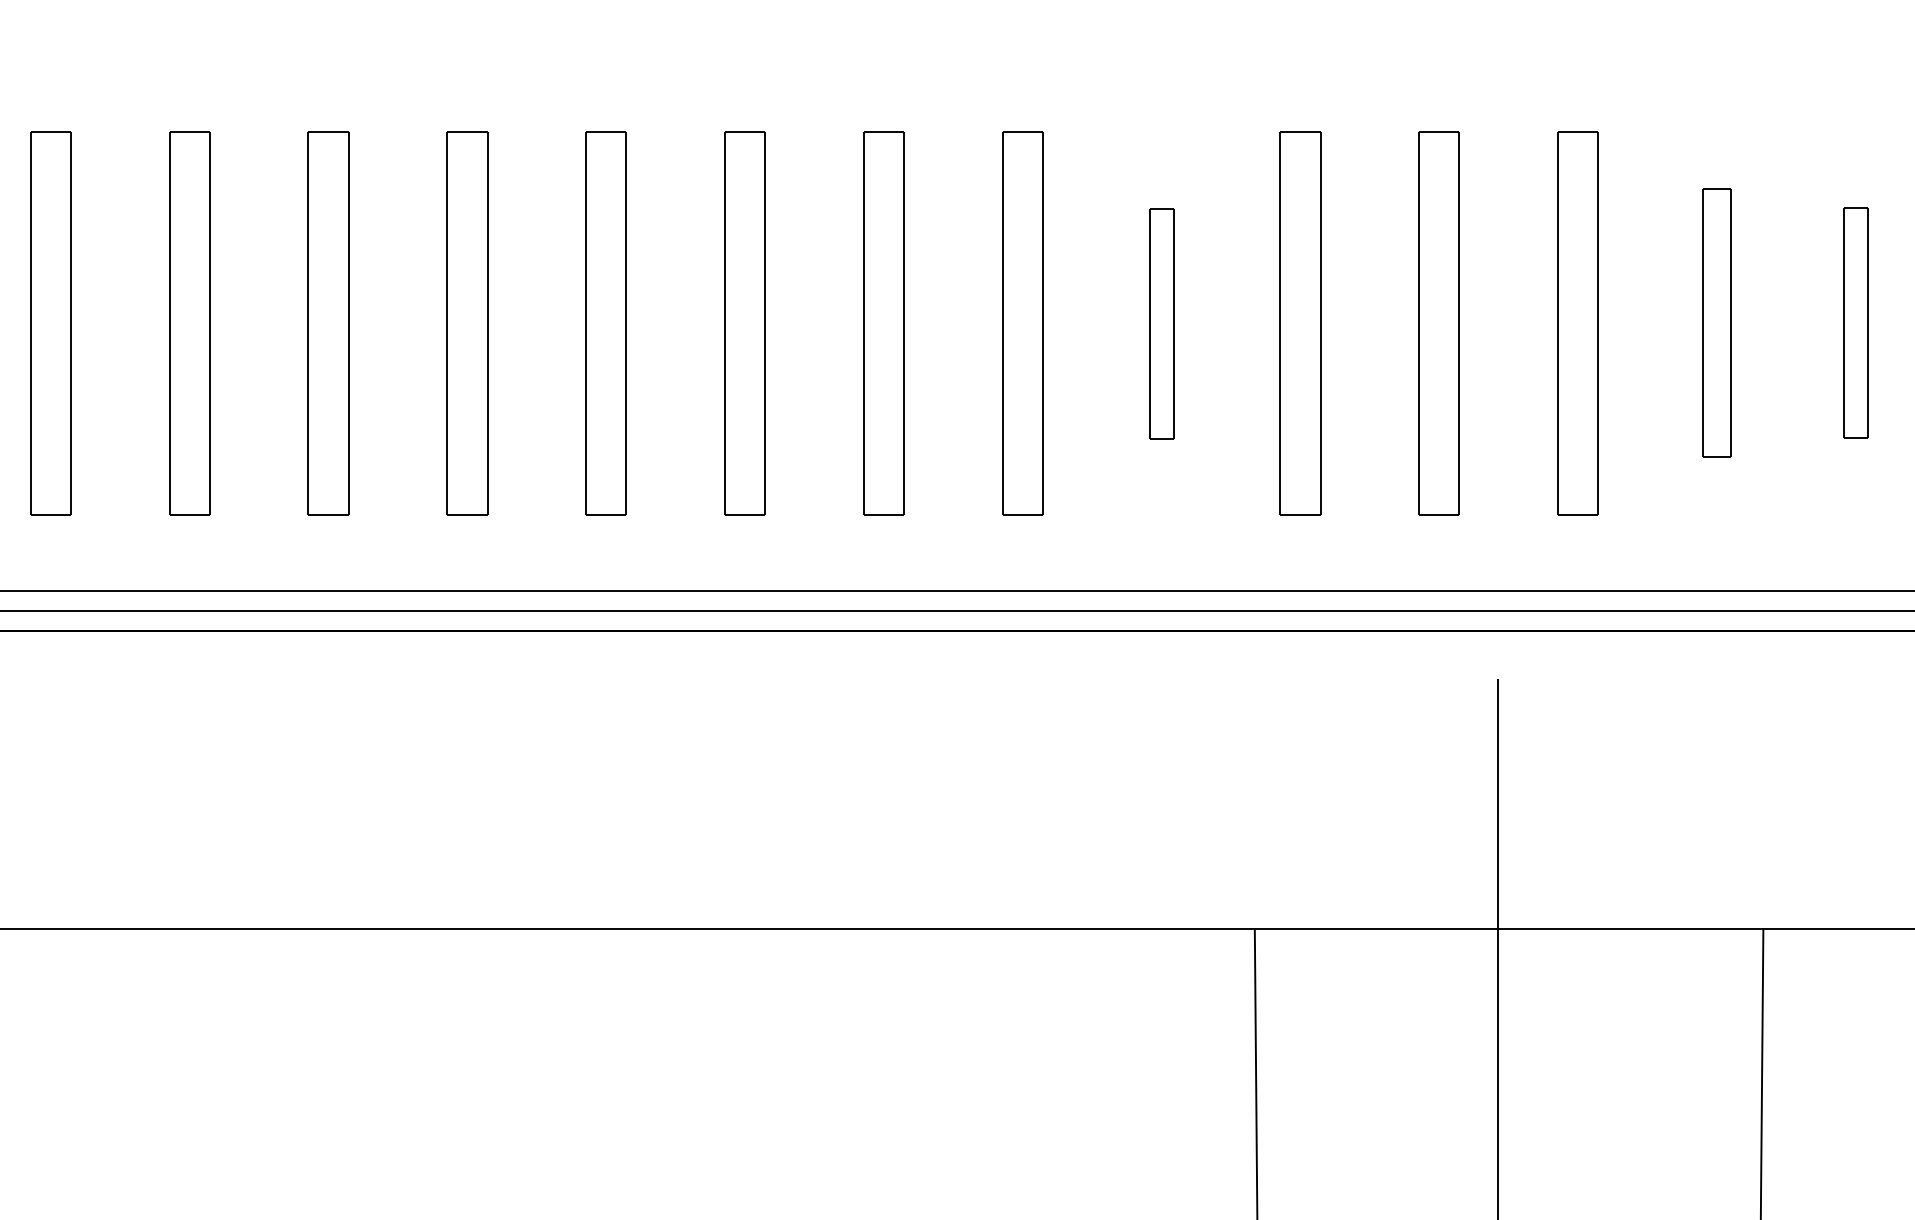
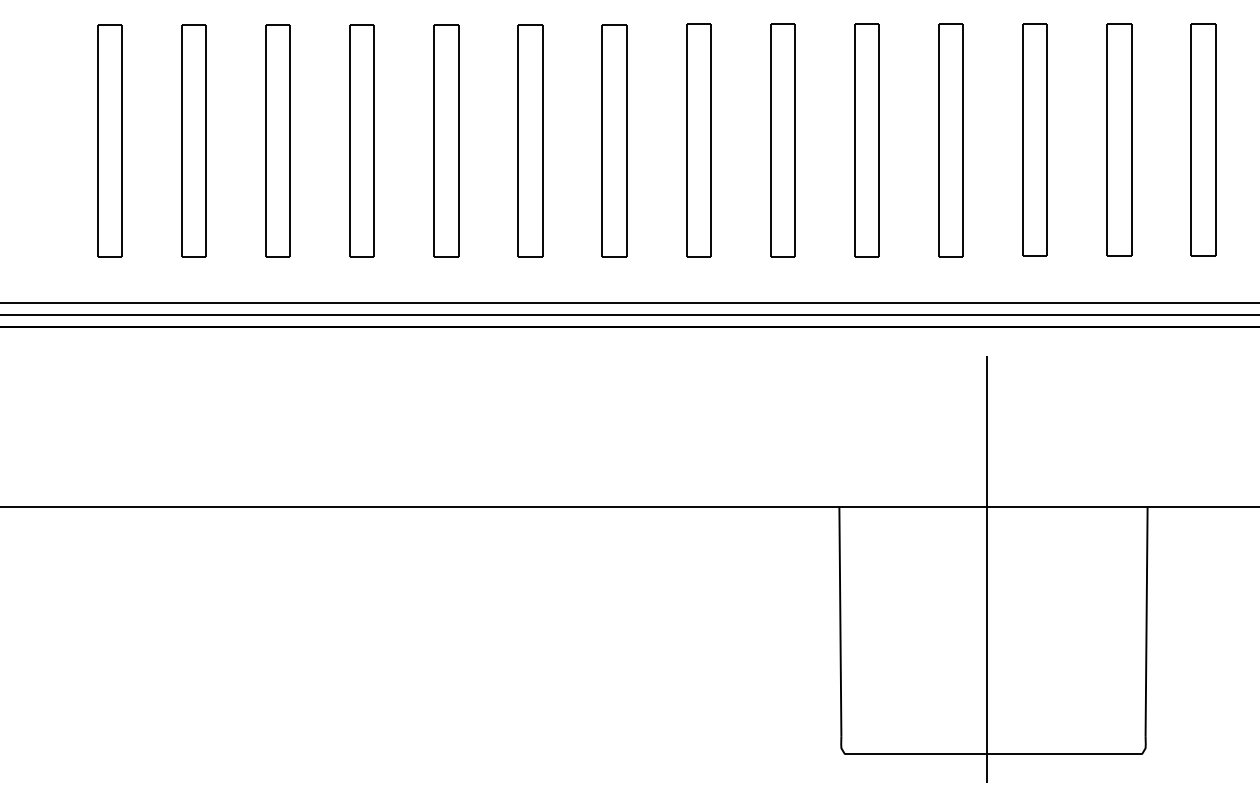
part: (1717, 321) -> (1119, 139), size x1.43
part: (1855, 321) -> (1203, 139), size x1.67
part: (1160, 323) -> (782, 140), size x1.67

